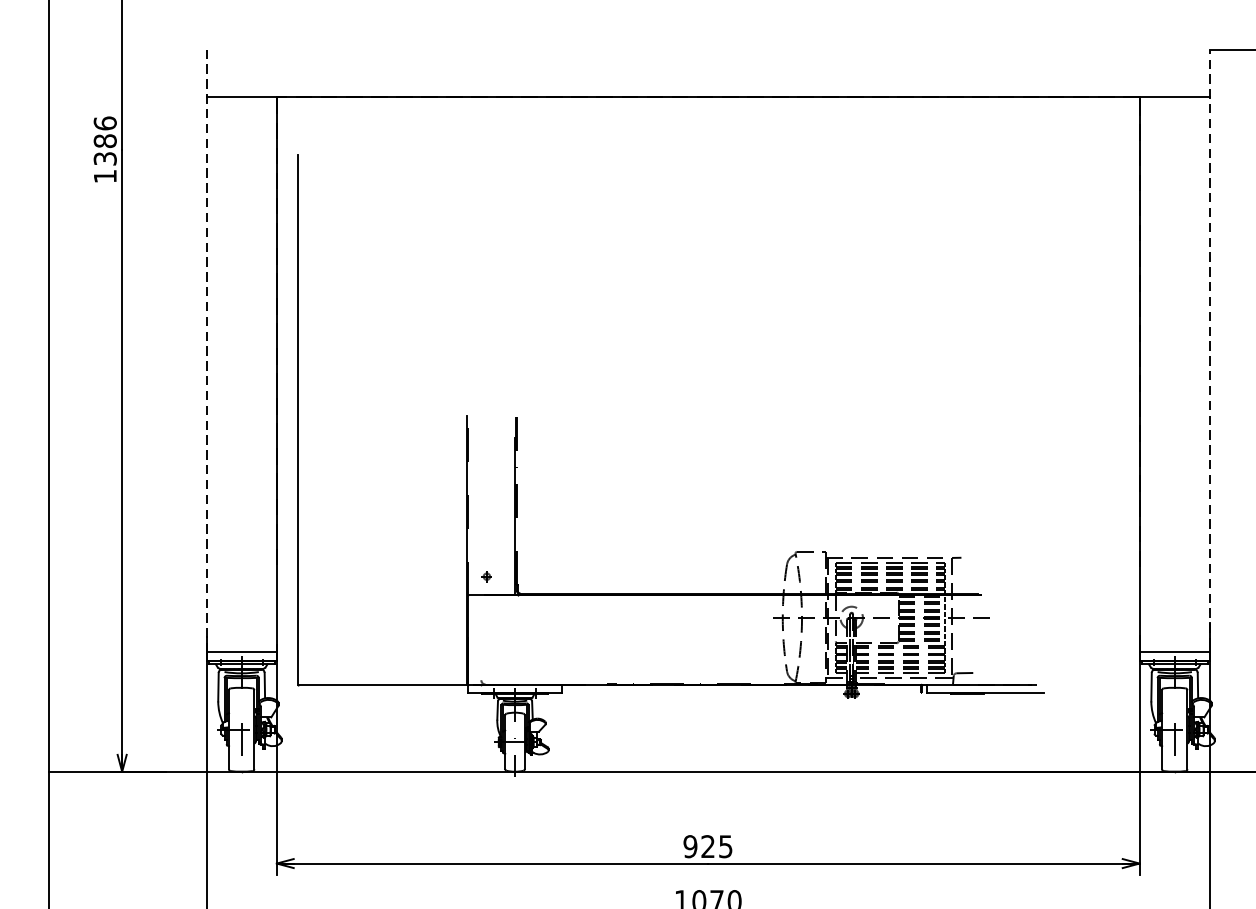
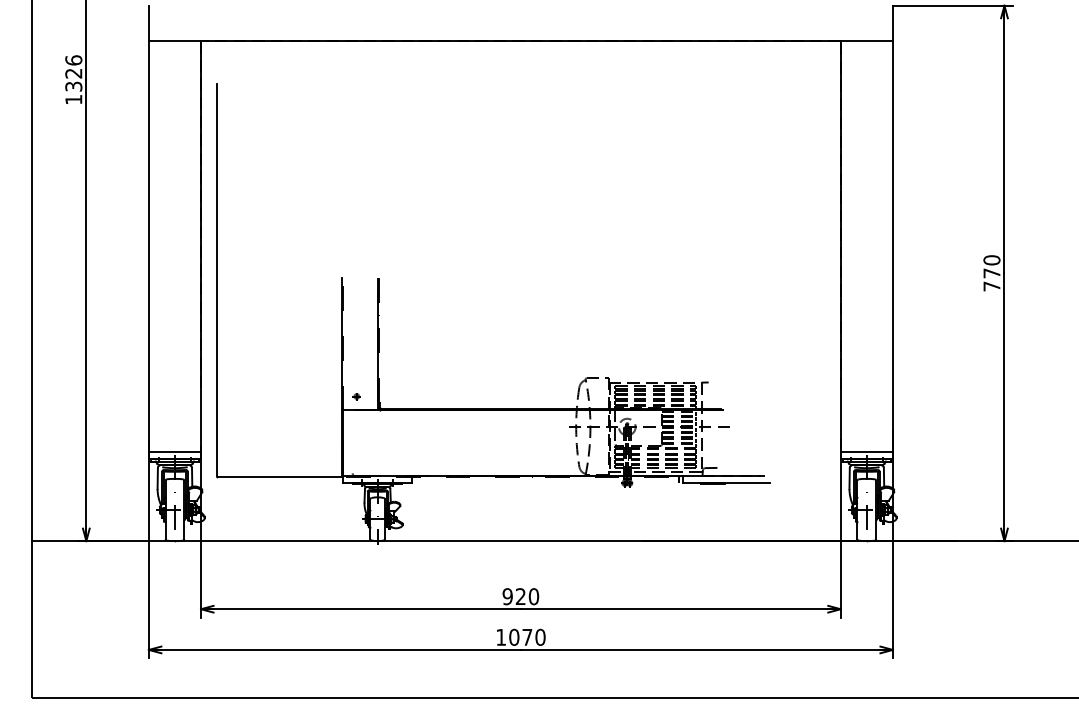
text: (104, 141) -> (73, 73), 1386 -> 1326
line: (1209, 348) -> (892, 227), dashed -> solid
line: (205, 351) -> (148, 229), dashed -> solid
text: (725, 846) -> (533, 596), 925 -> 920

